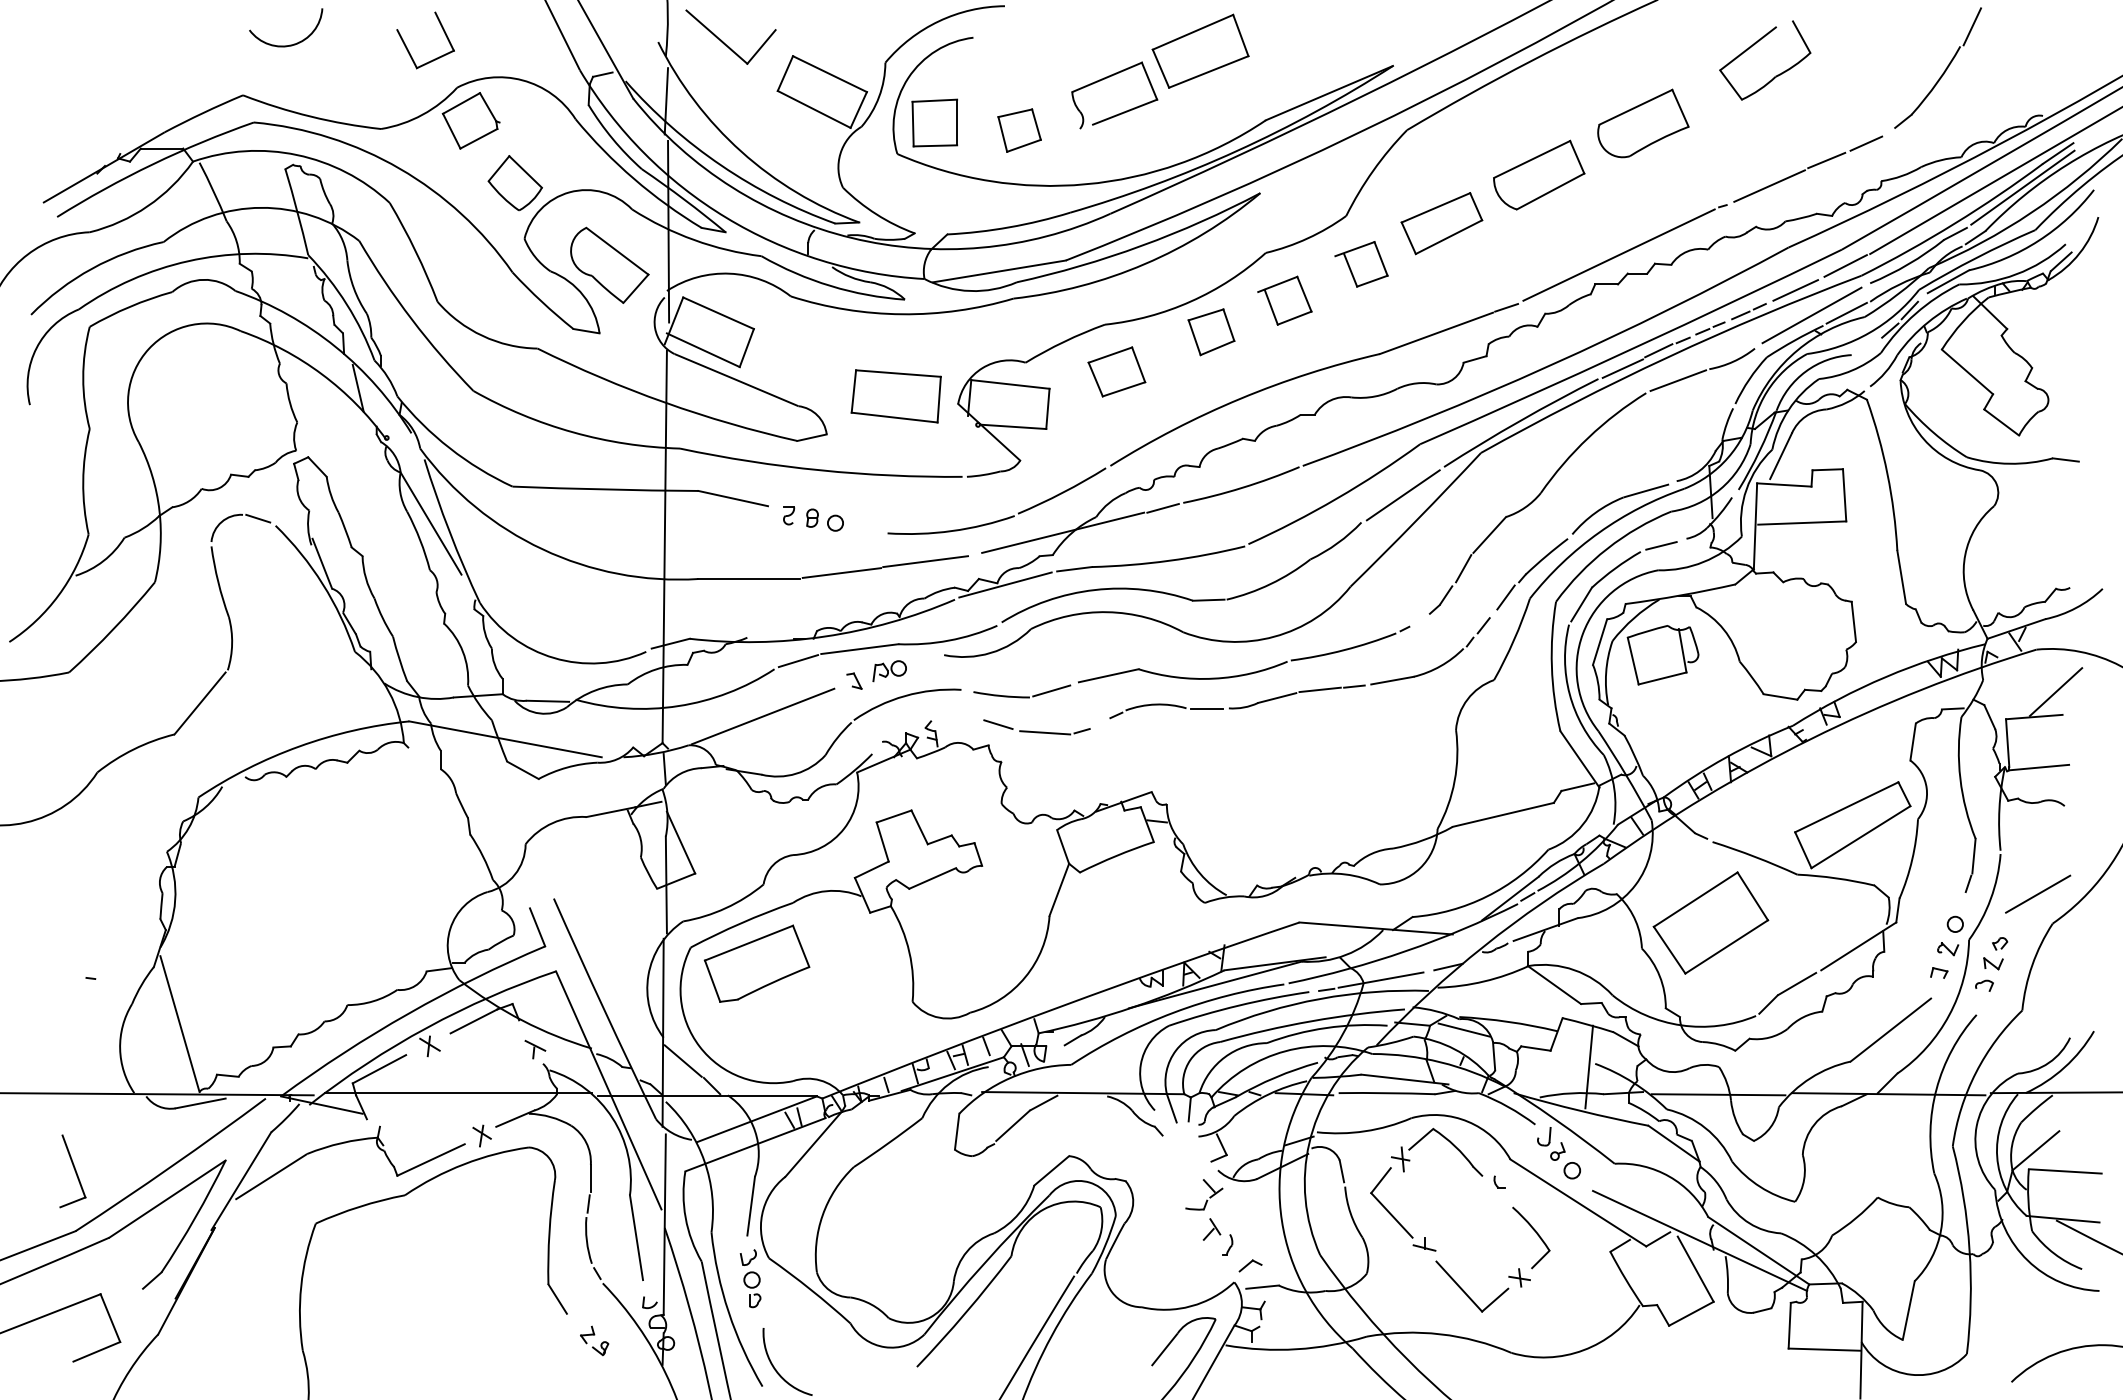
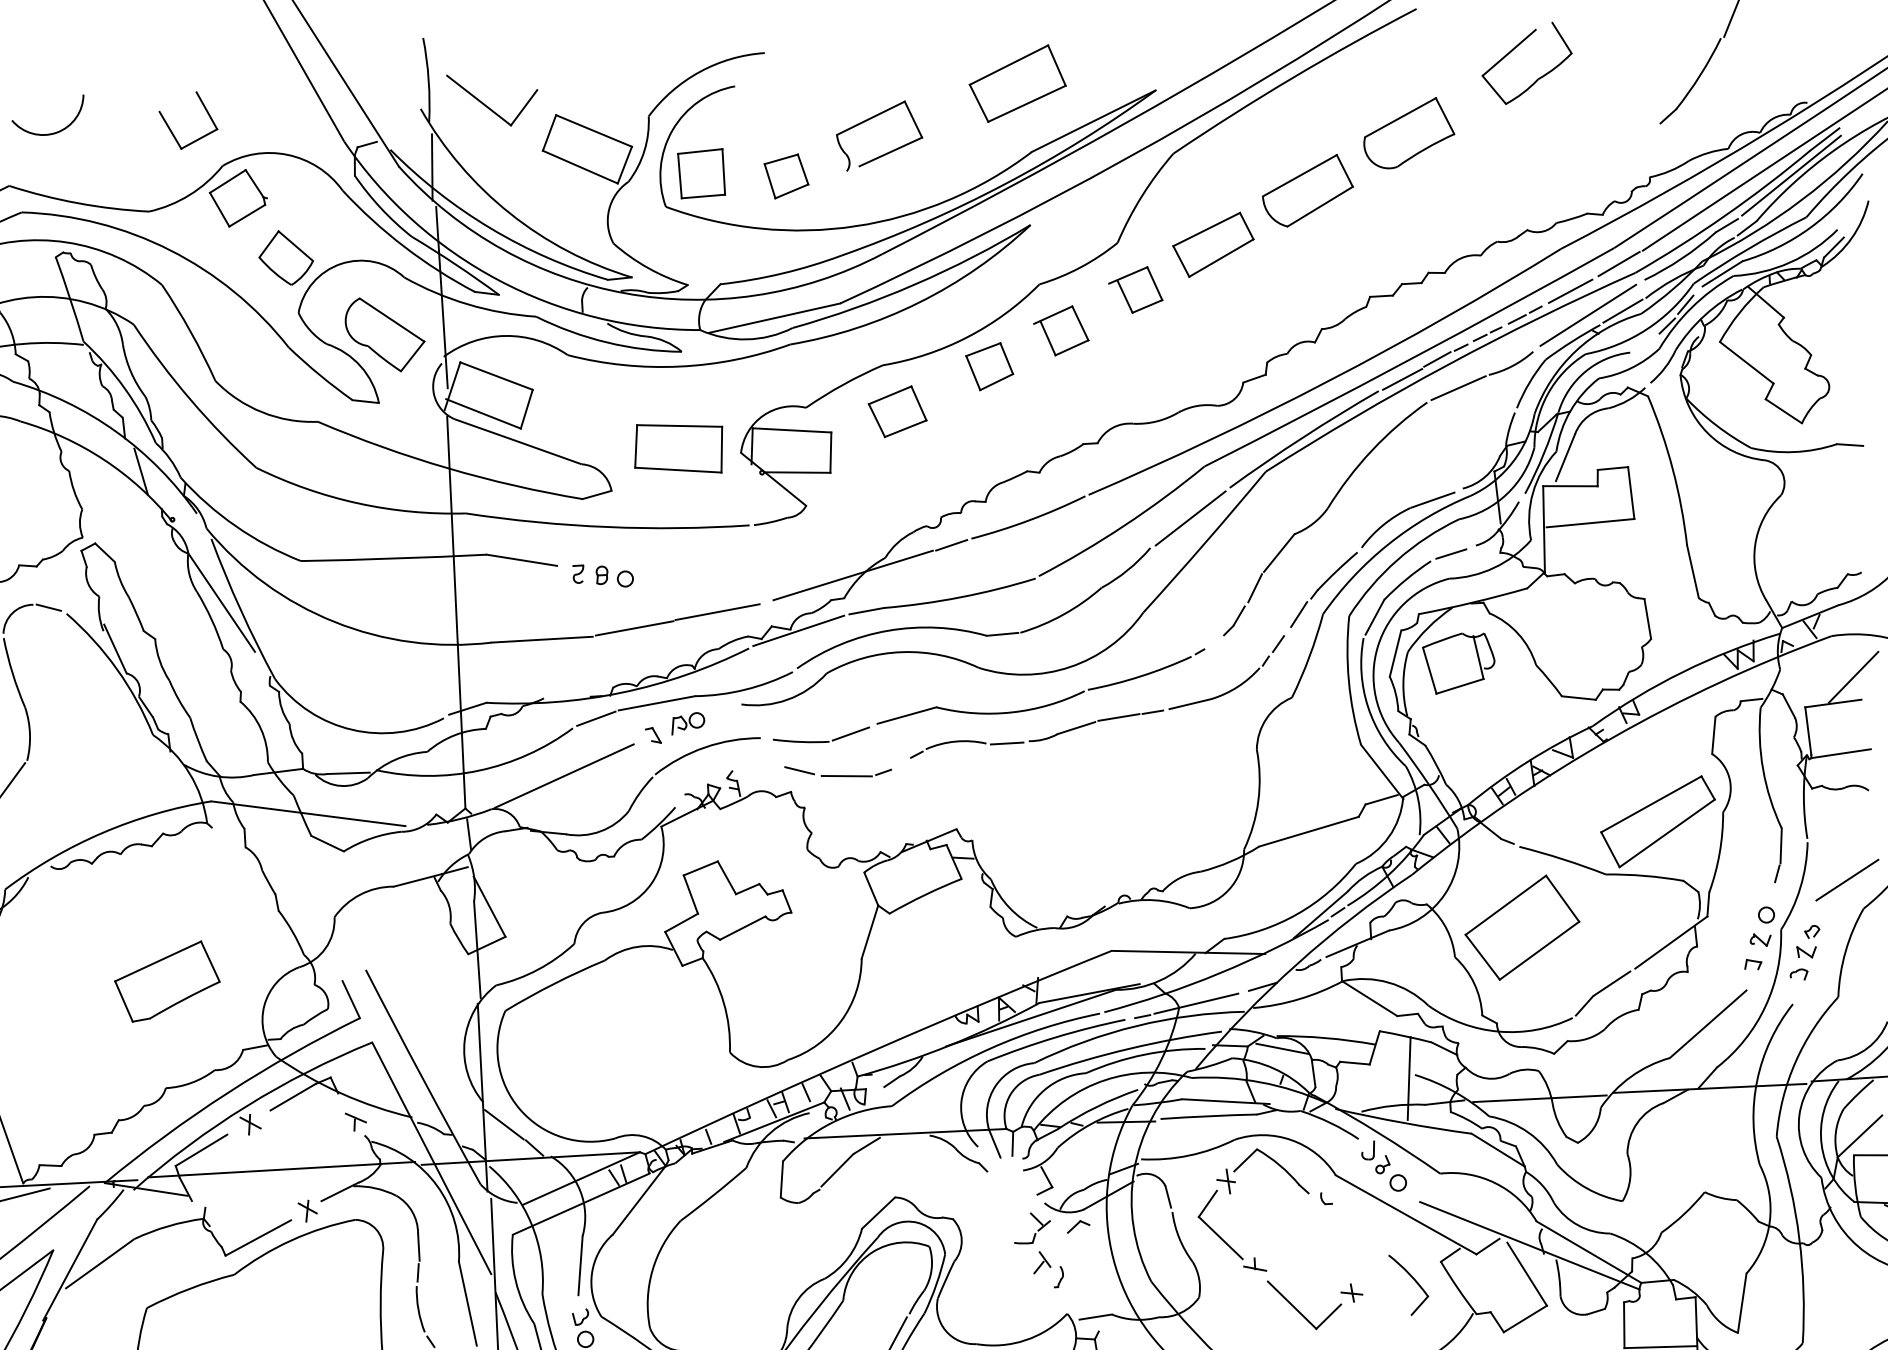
part: (1200, 50) -> (1017, 82), moved
part: (1391, 348) -> (1170, 372), removed
part: (756, 963) -> (166, 981), moved
part: (1531, 1237) -> (1409, 1284), moved
part: (1250, 1265) -> (1078, 1226), moved

